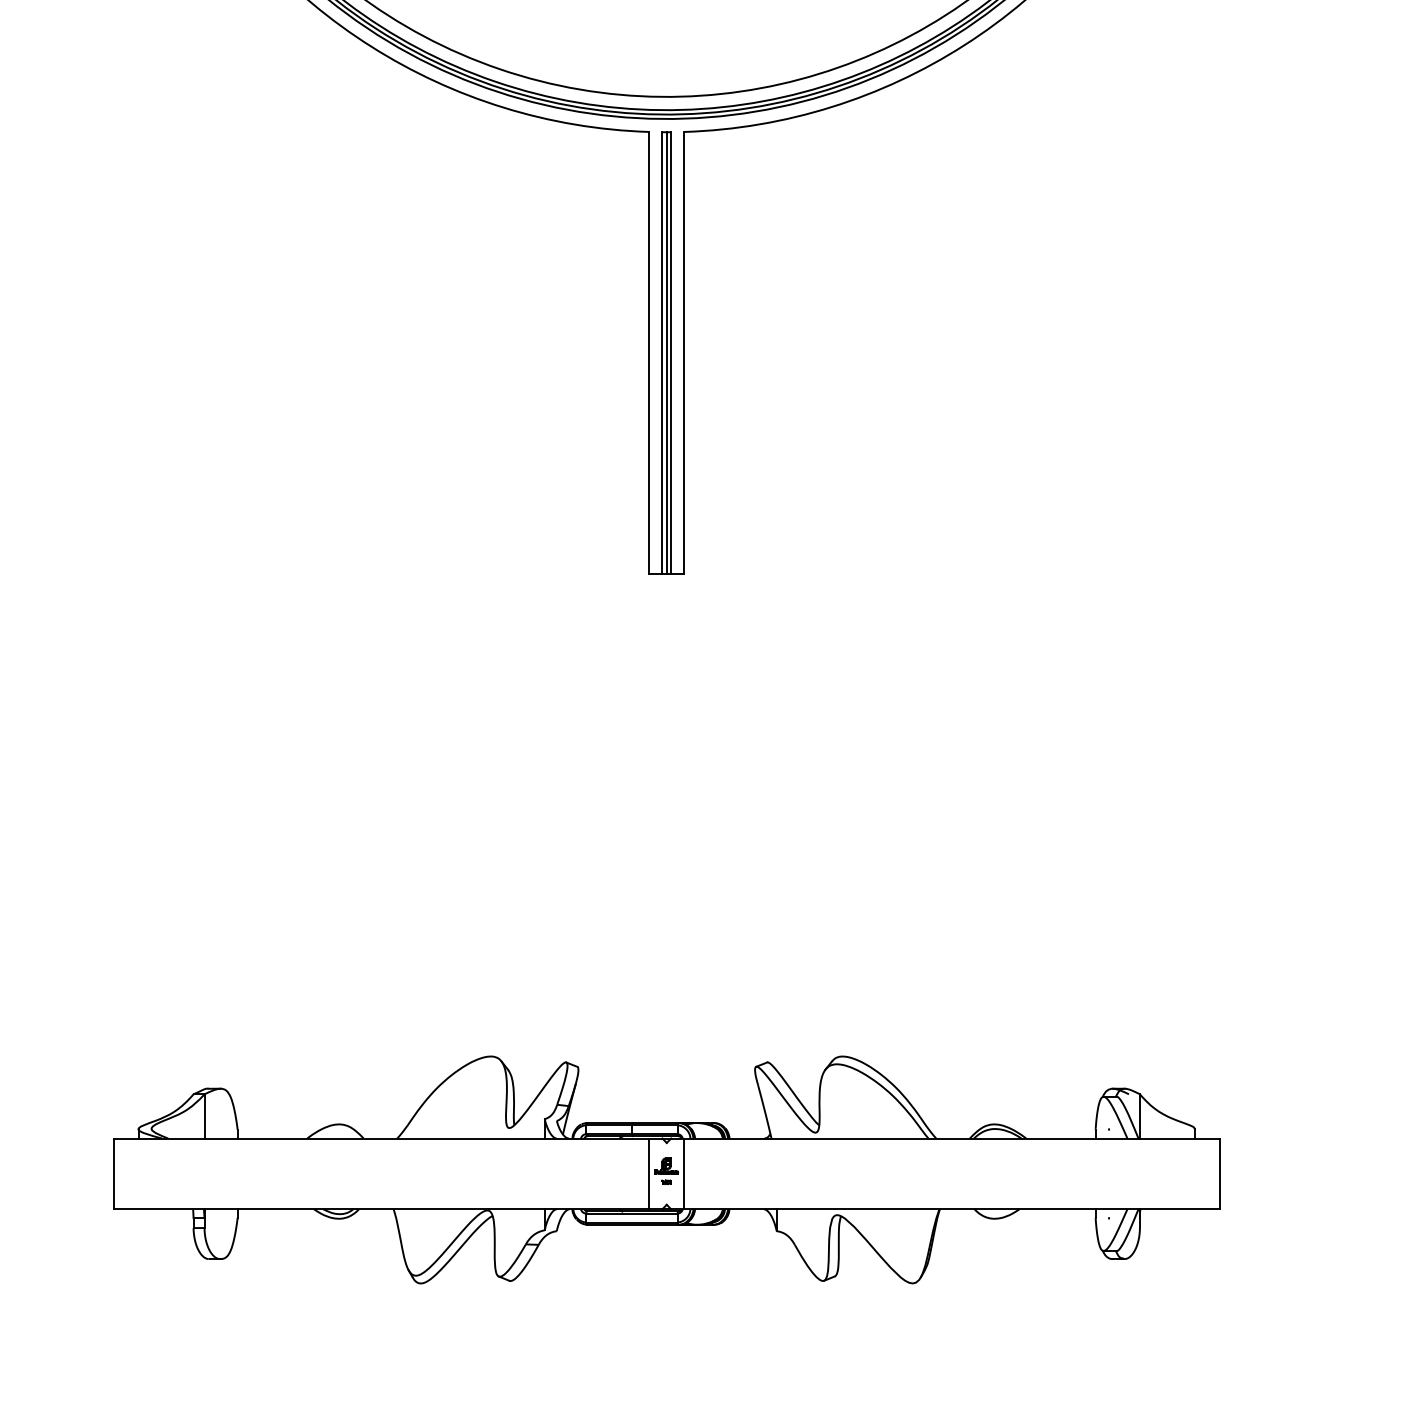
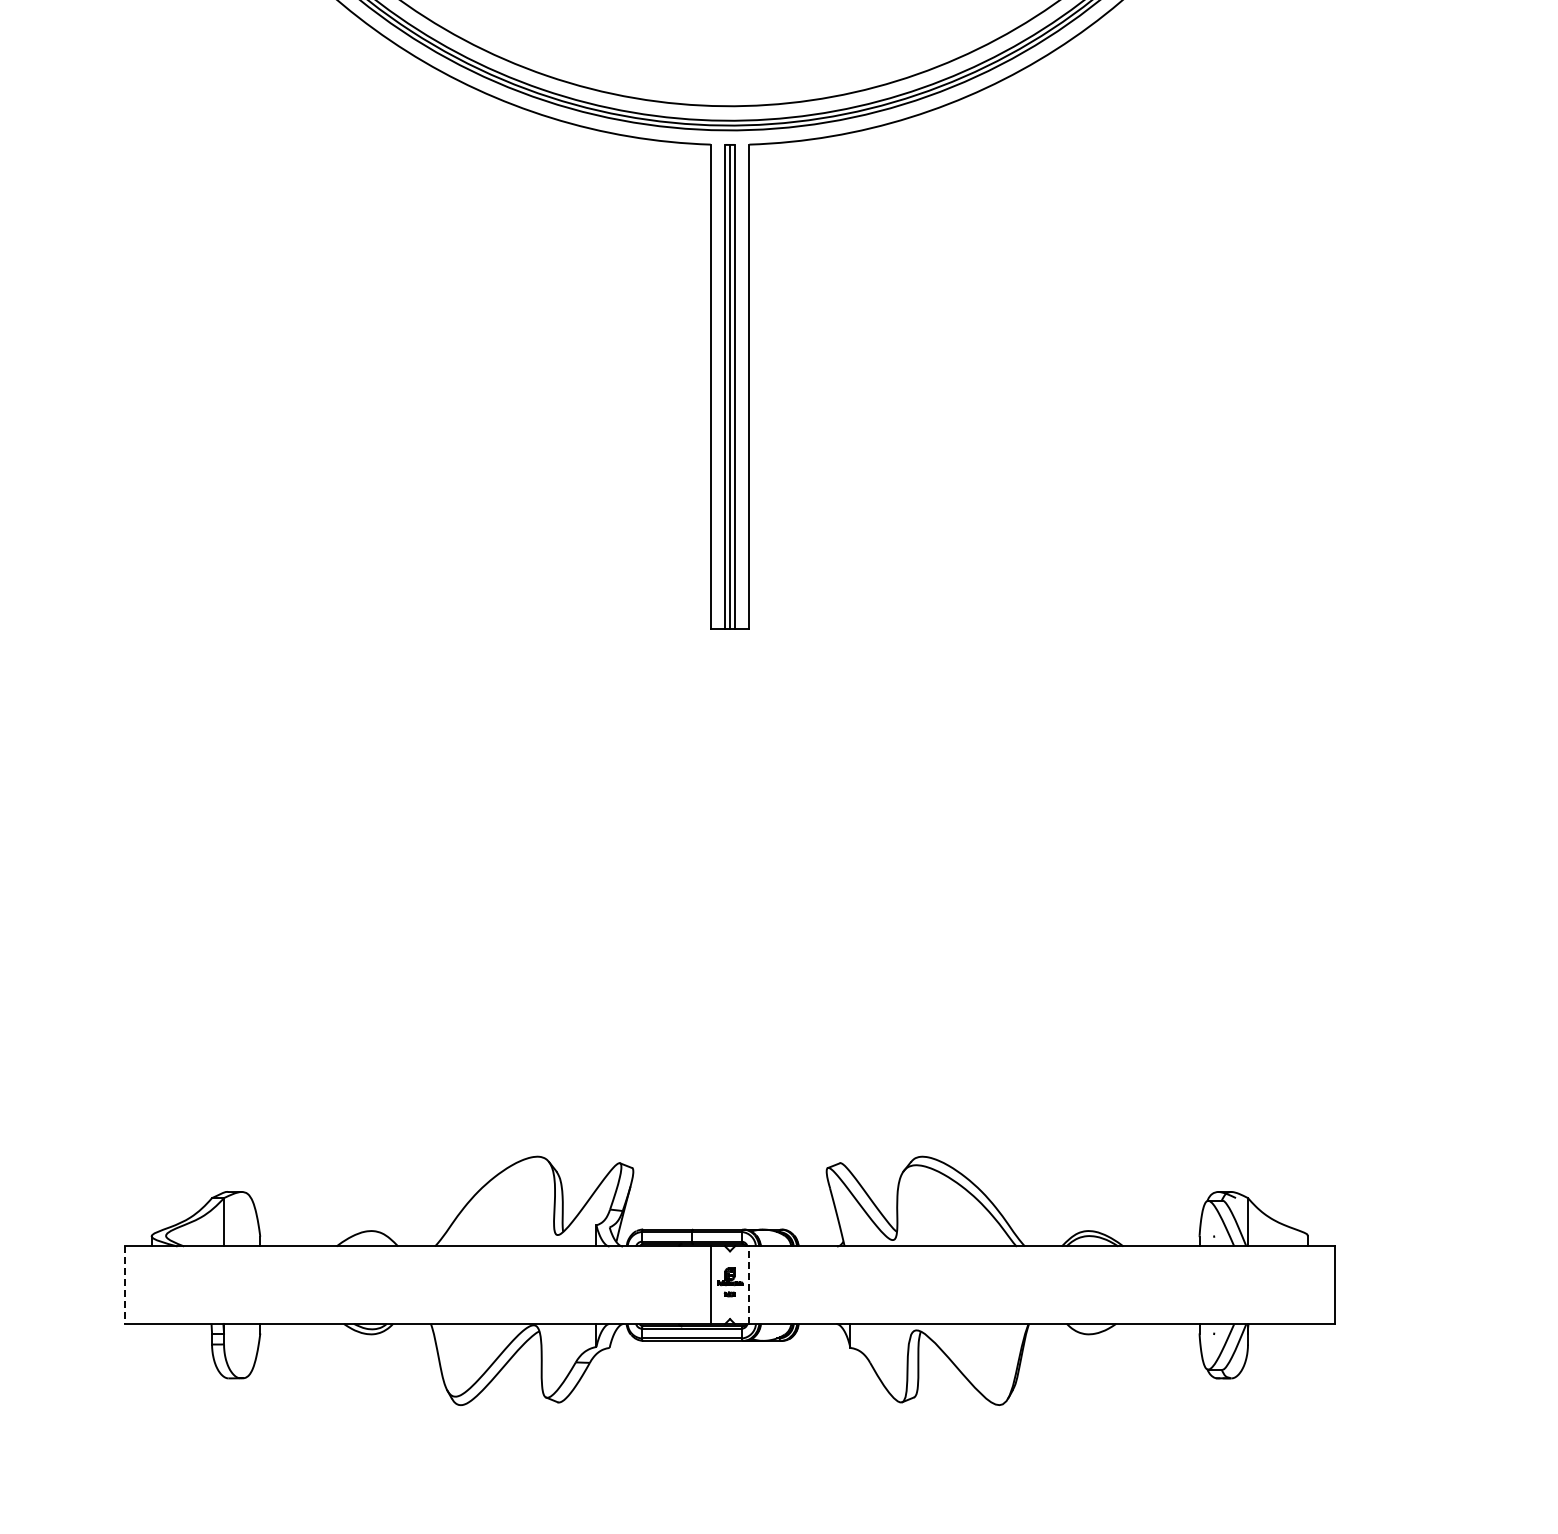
line: (113, 1174) -> (124, 1285), solid -> dashed
line: (684, 1174) -> (749, 1285), solid -> dashed

